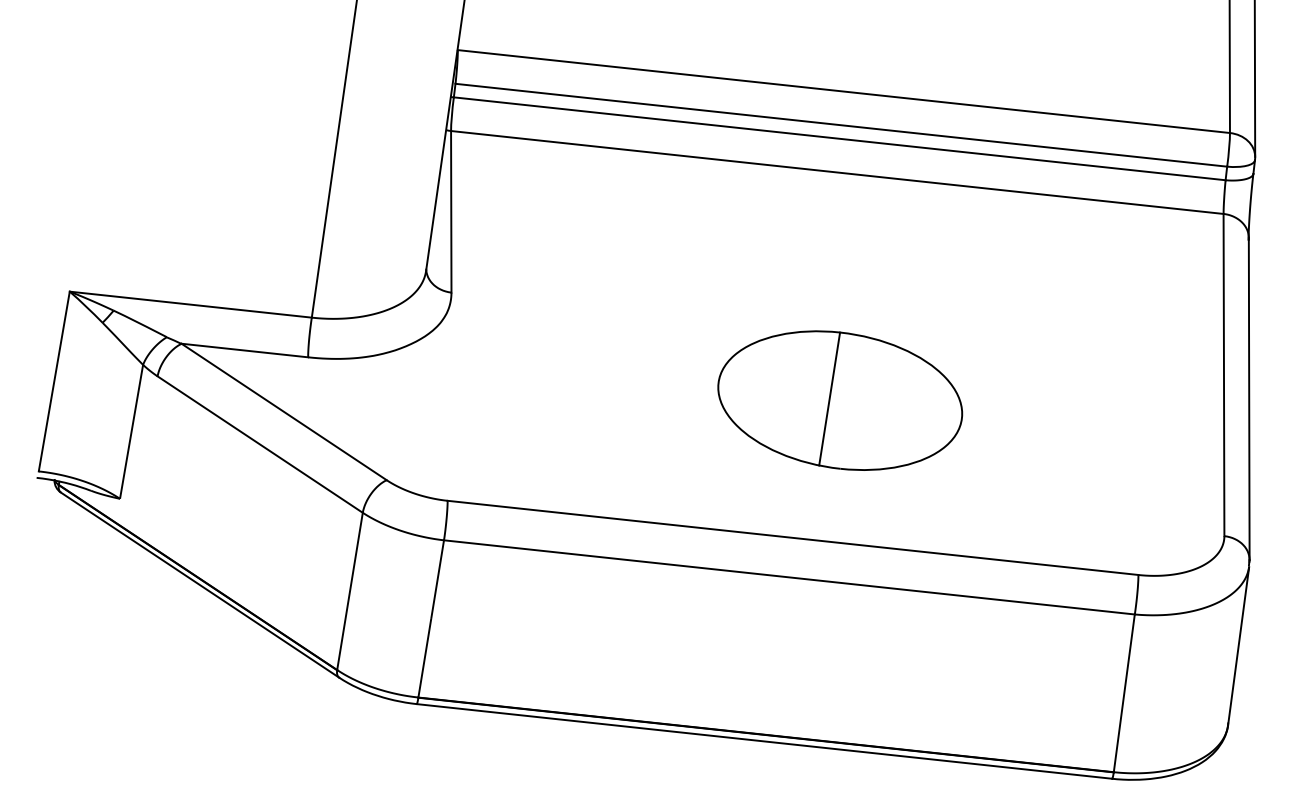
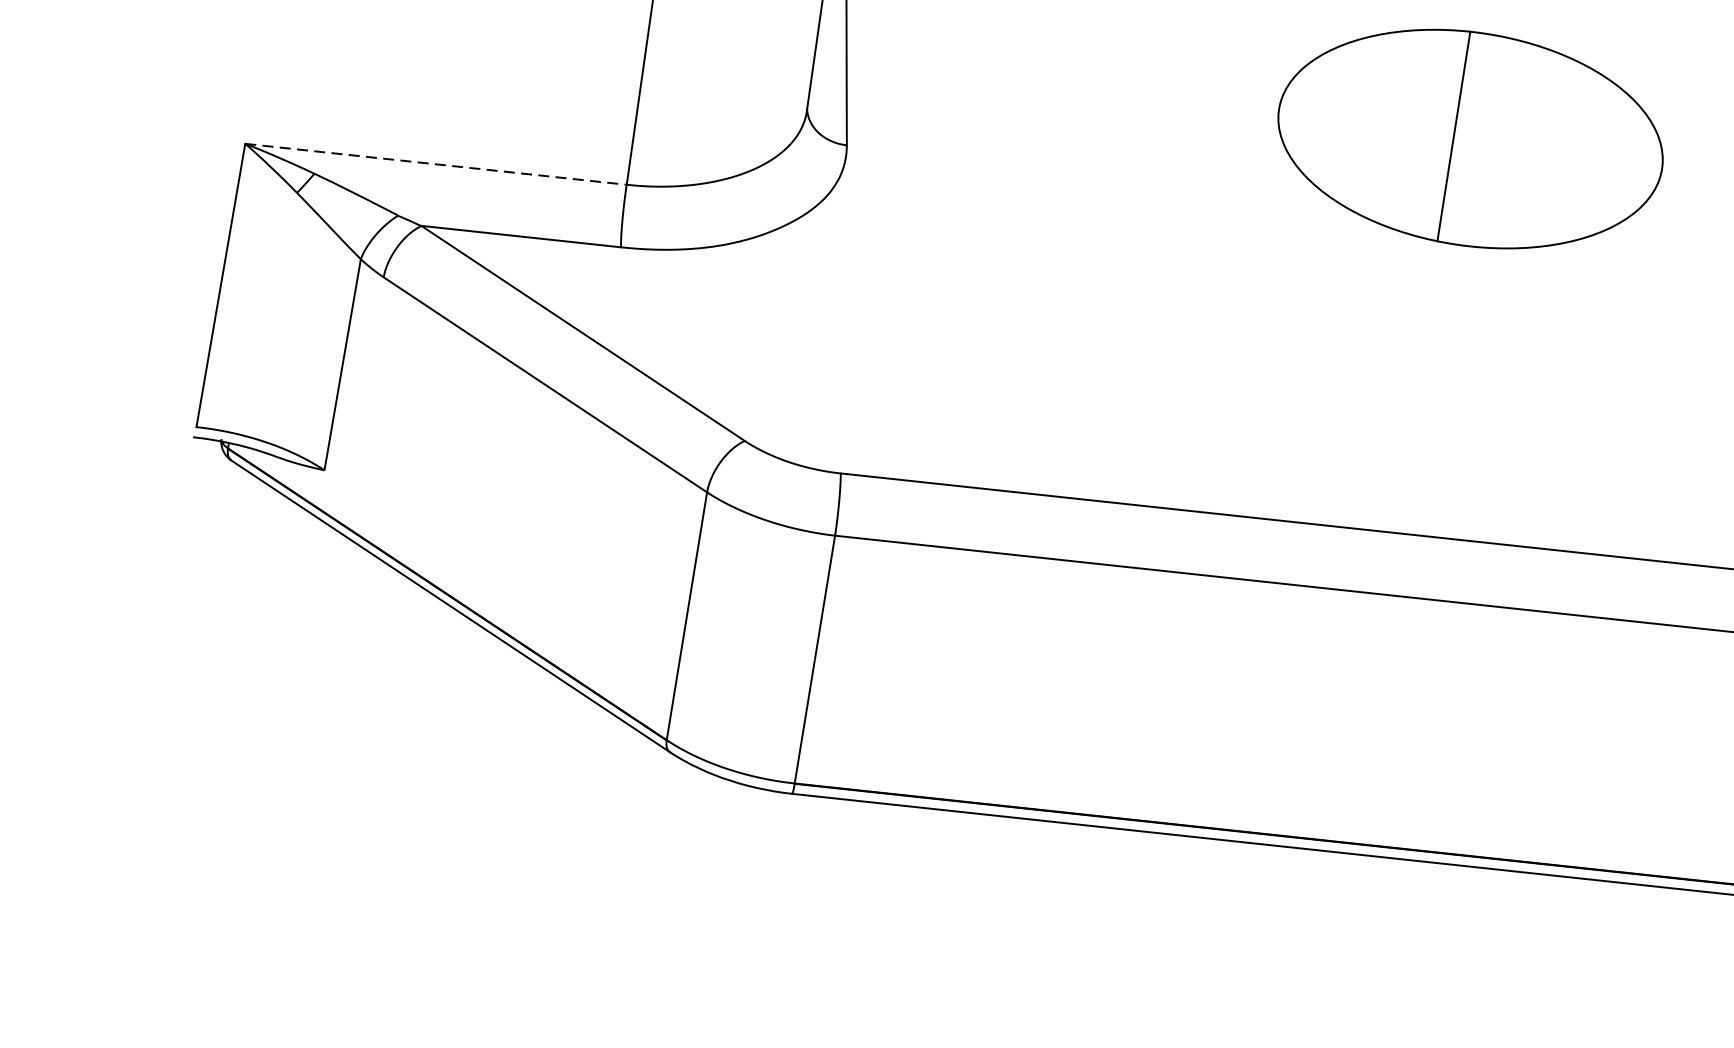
line: (190, 304) -> (435, 164), solid -> dashed
part: (840, 400) -> (1470, 138), moved

